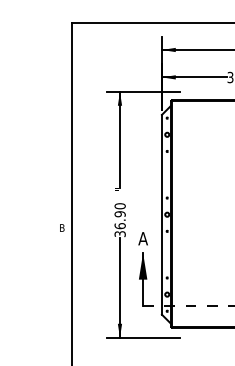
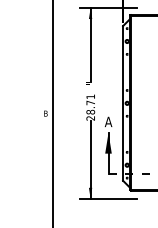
text: (119, 219) -> (90, 107), 36.90 -> 28.71

